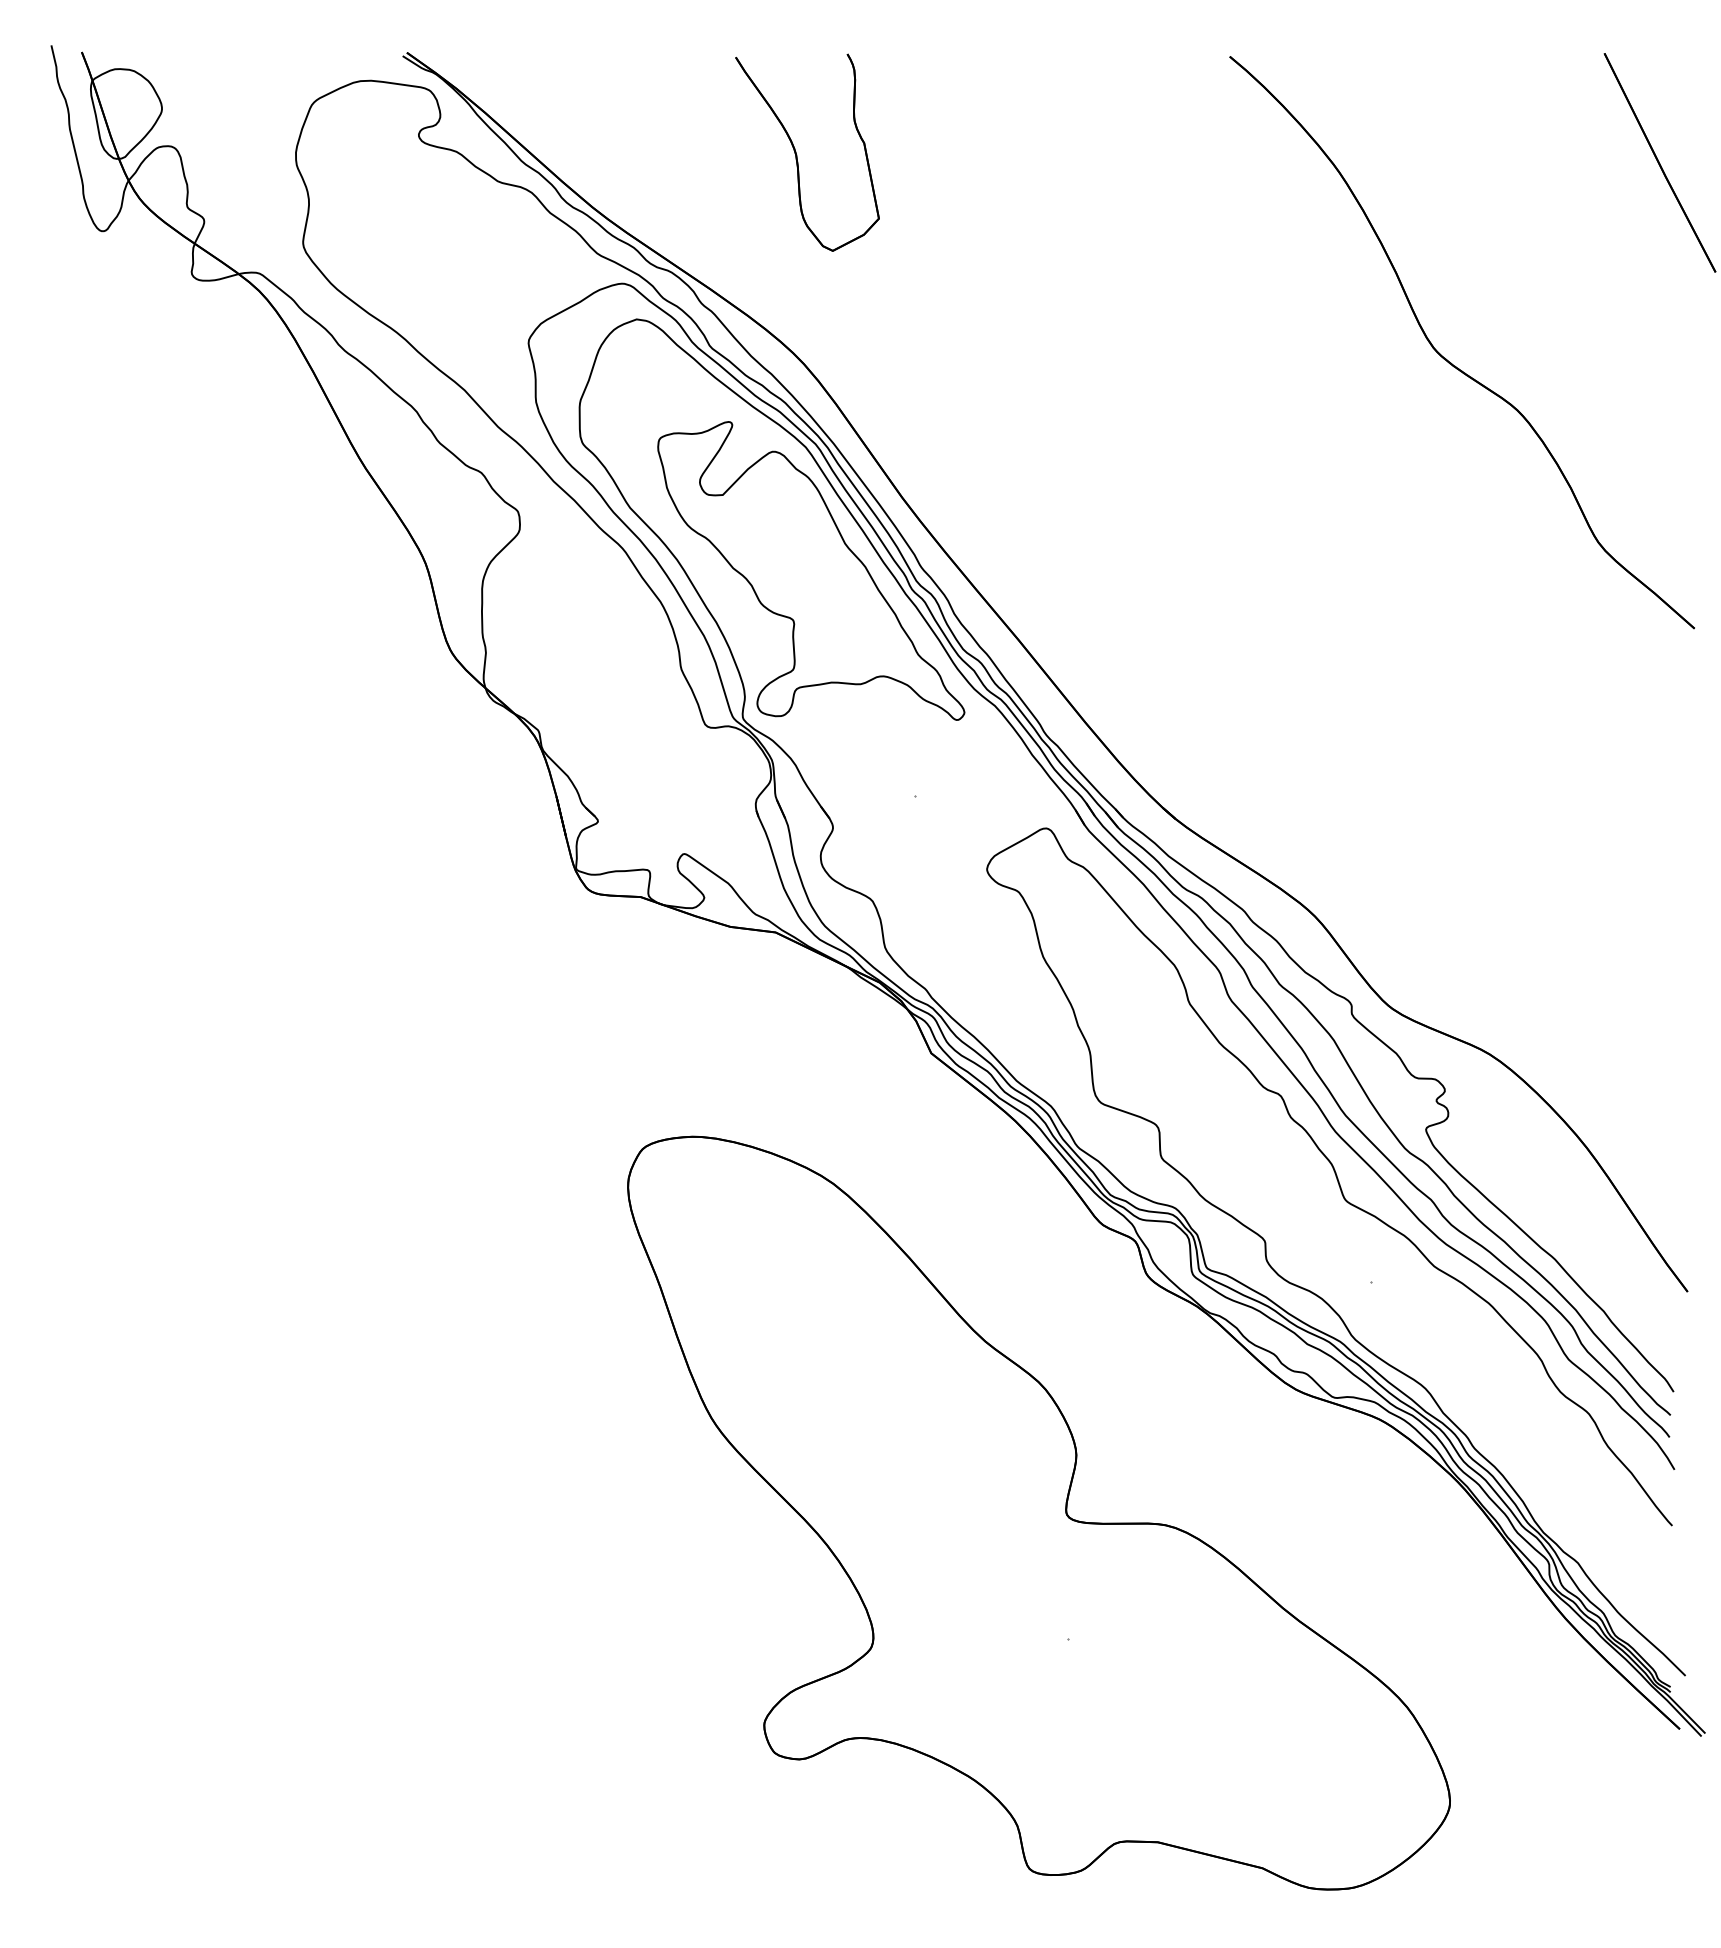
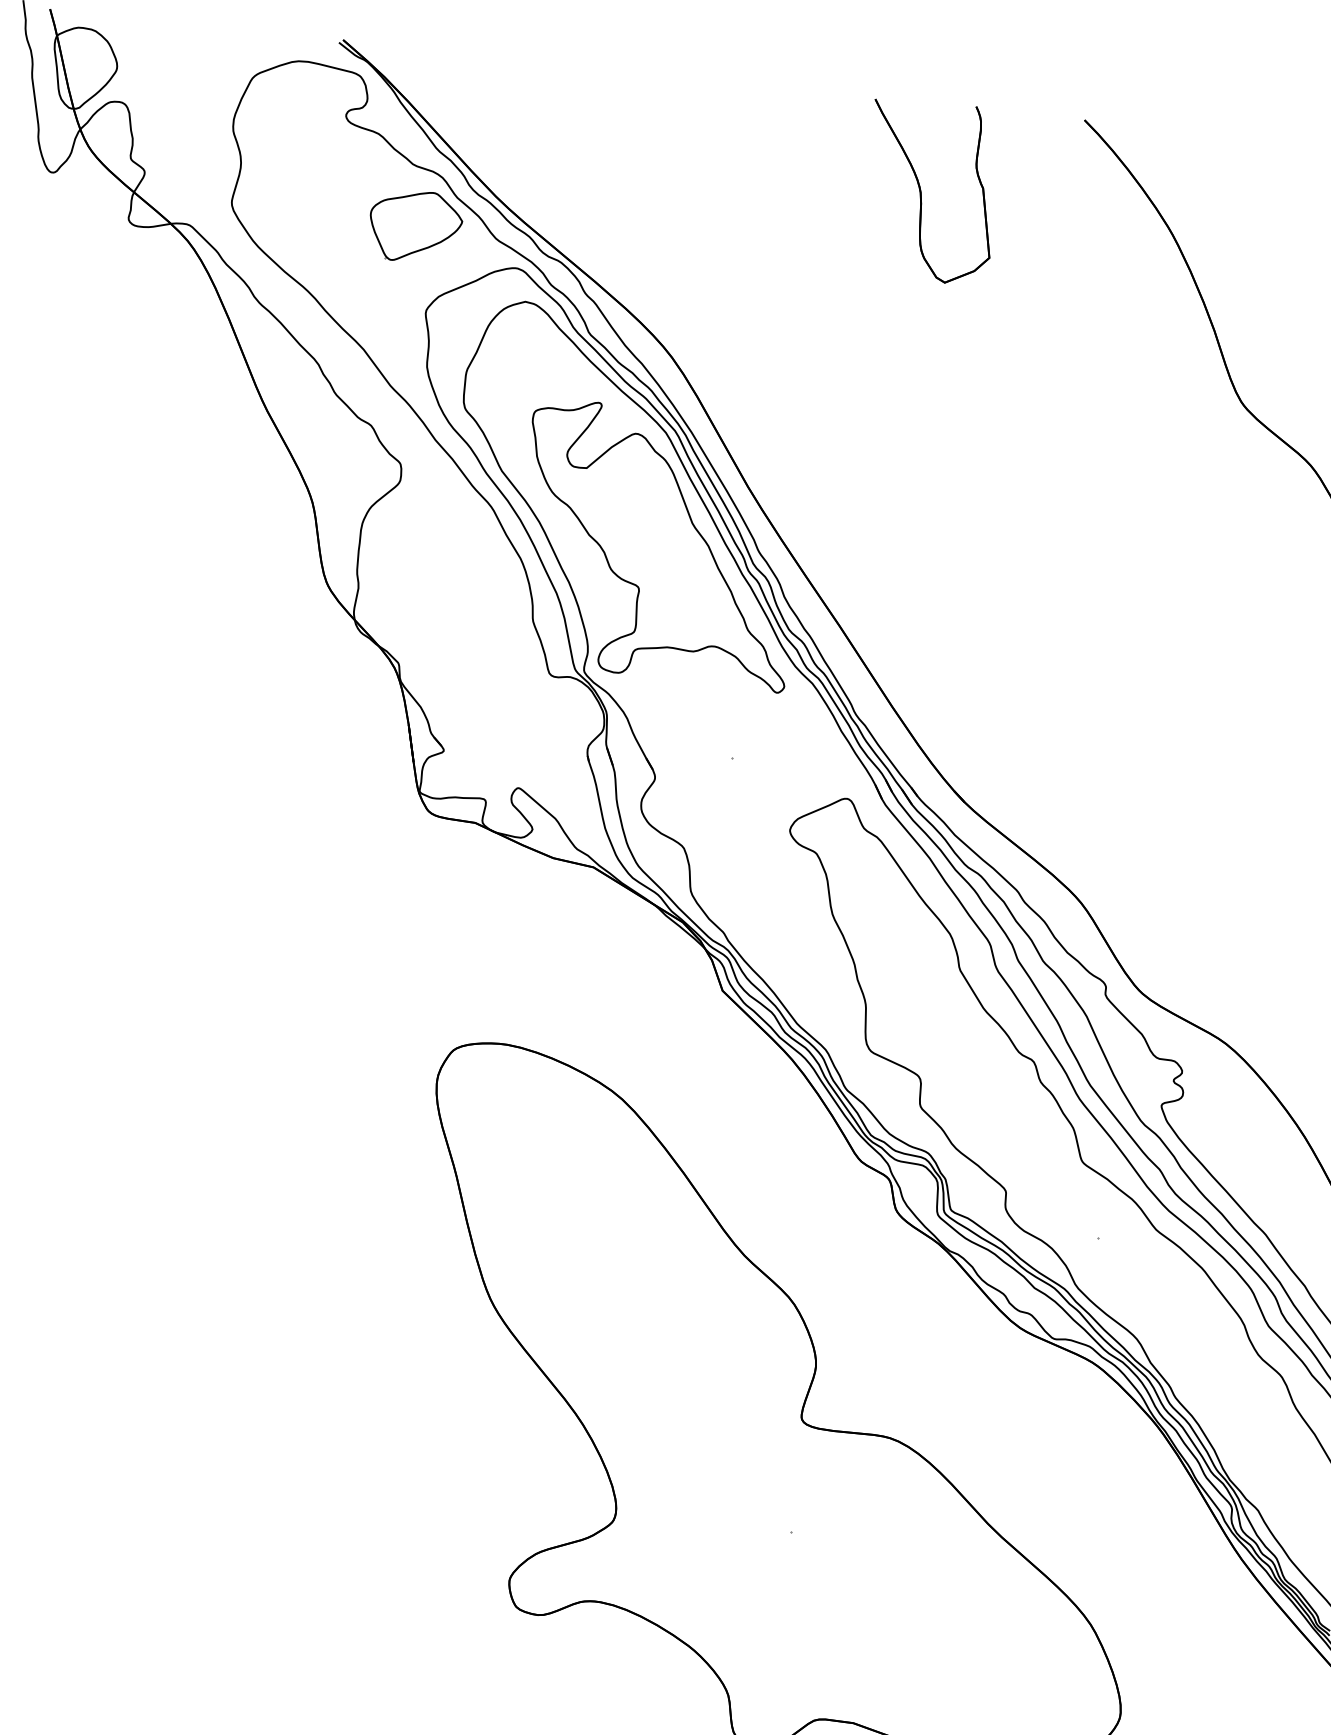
part: (797, 155) -> (921, 193), moved
part: (507, 249) -> (415, 226), added

